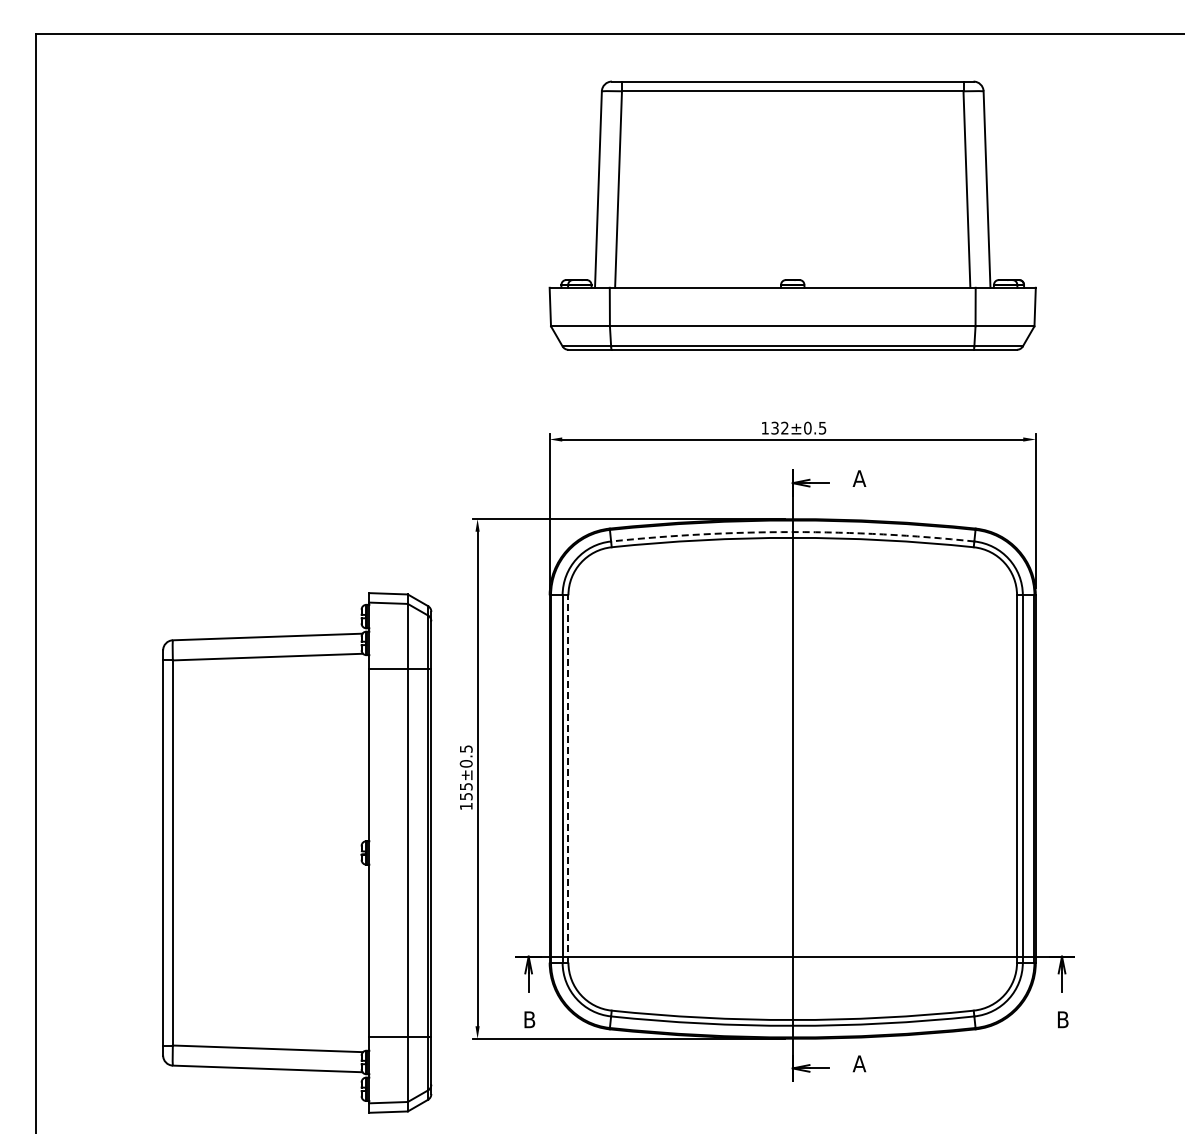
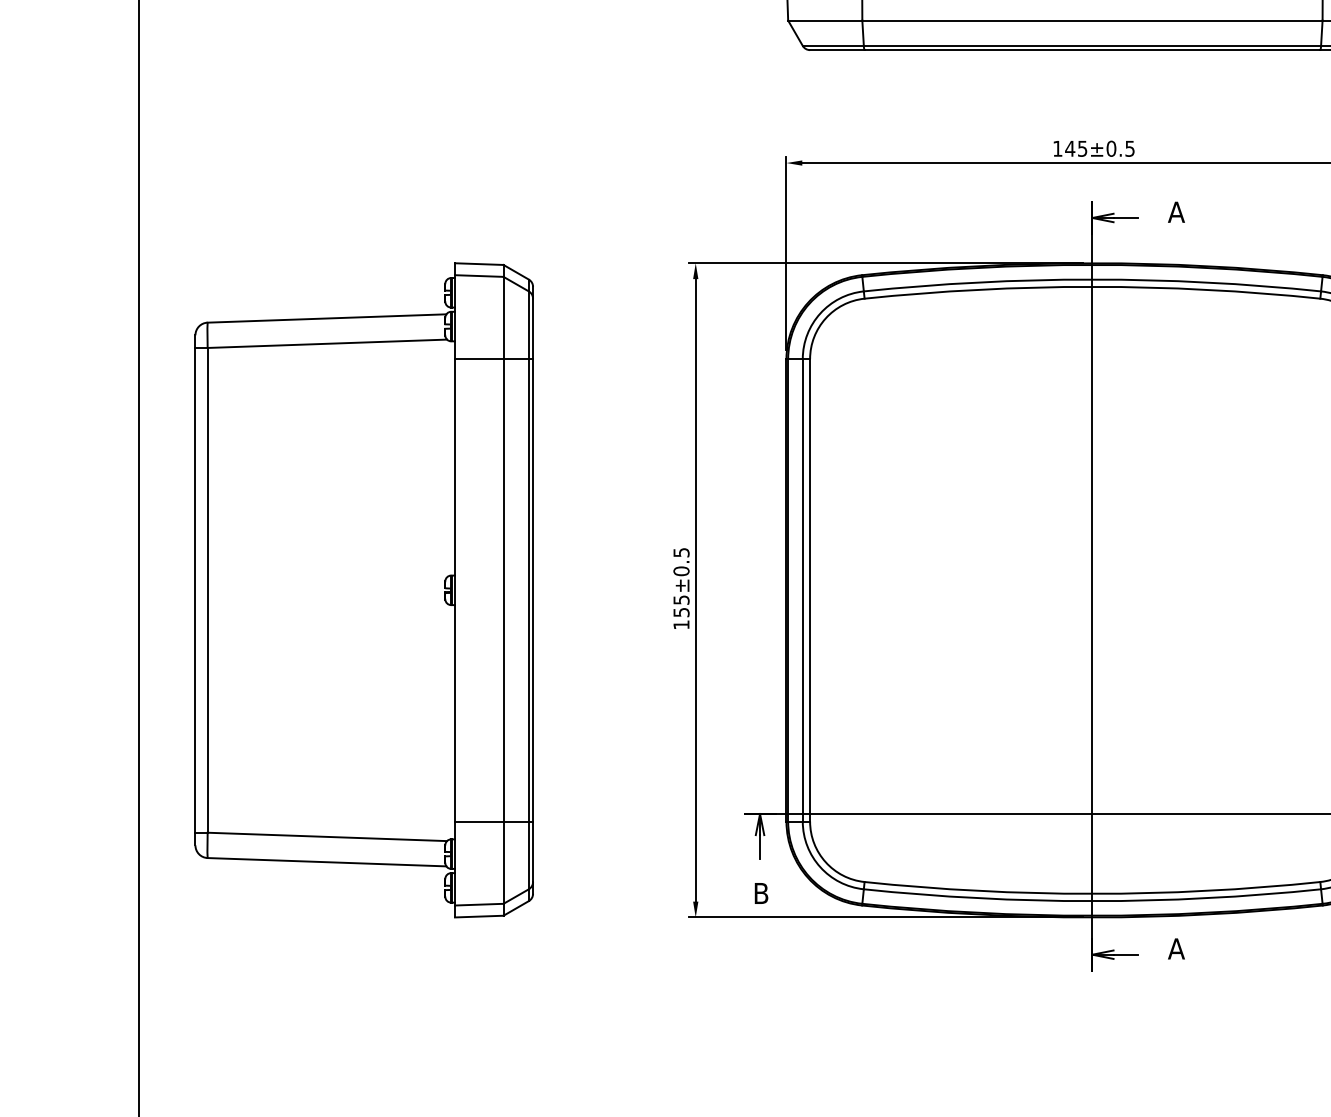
text: (779, 427) -> (1075, 147), 132±0.5 -> 145±0.5
arc: (792, 532) -> (1092, 280), dashed -> solid
line: (568, 778) -> (810, 589), dashed -> solid
part: (297, 852) -> (364, 589), moved

